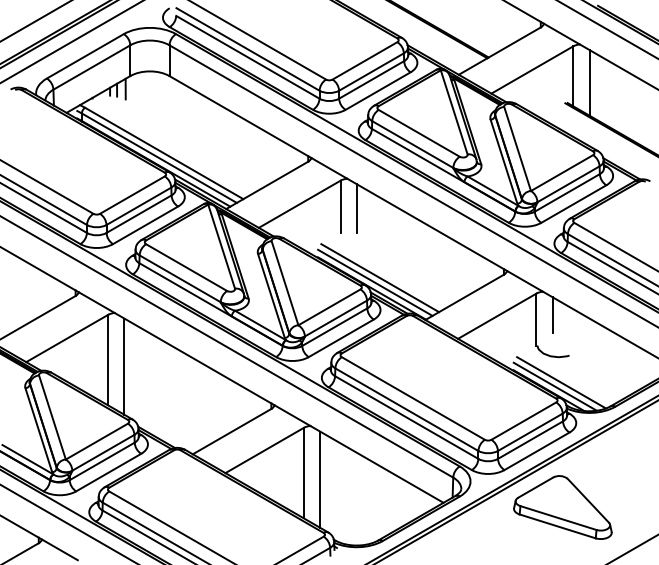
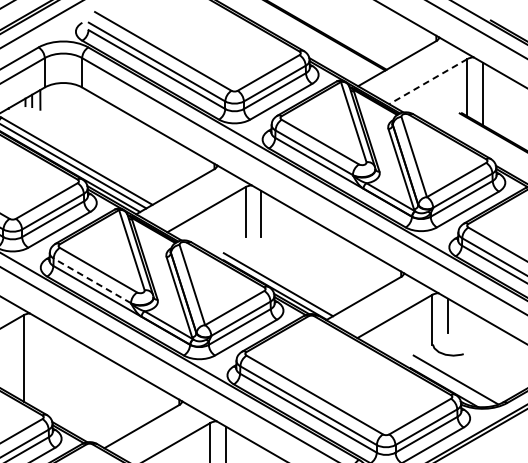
line: (531, 70) -> (427, 82), solid -> dashed
line: (180, 278) -> (92, 280), solid -> dashed
line: (380, 278) -> (283, 280), removed
line: (124, 366) -> (39, 364), removed
line: (554, 386) -> (449, 383), removed

